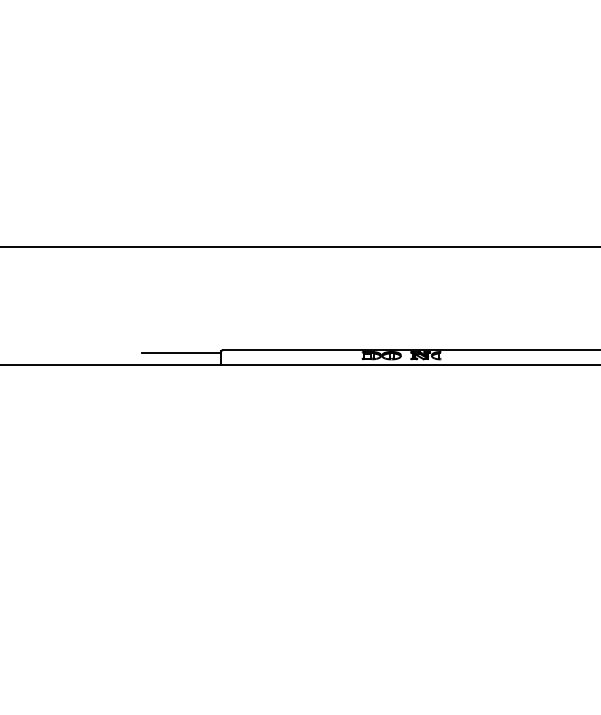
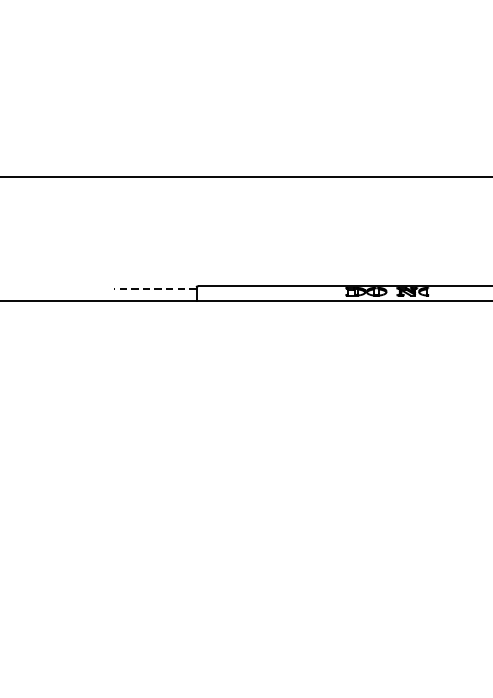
line: (181, 353) -> (155, 289), solid -> dashed

